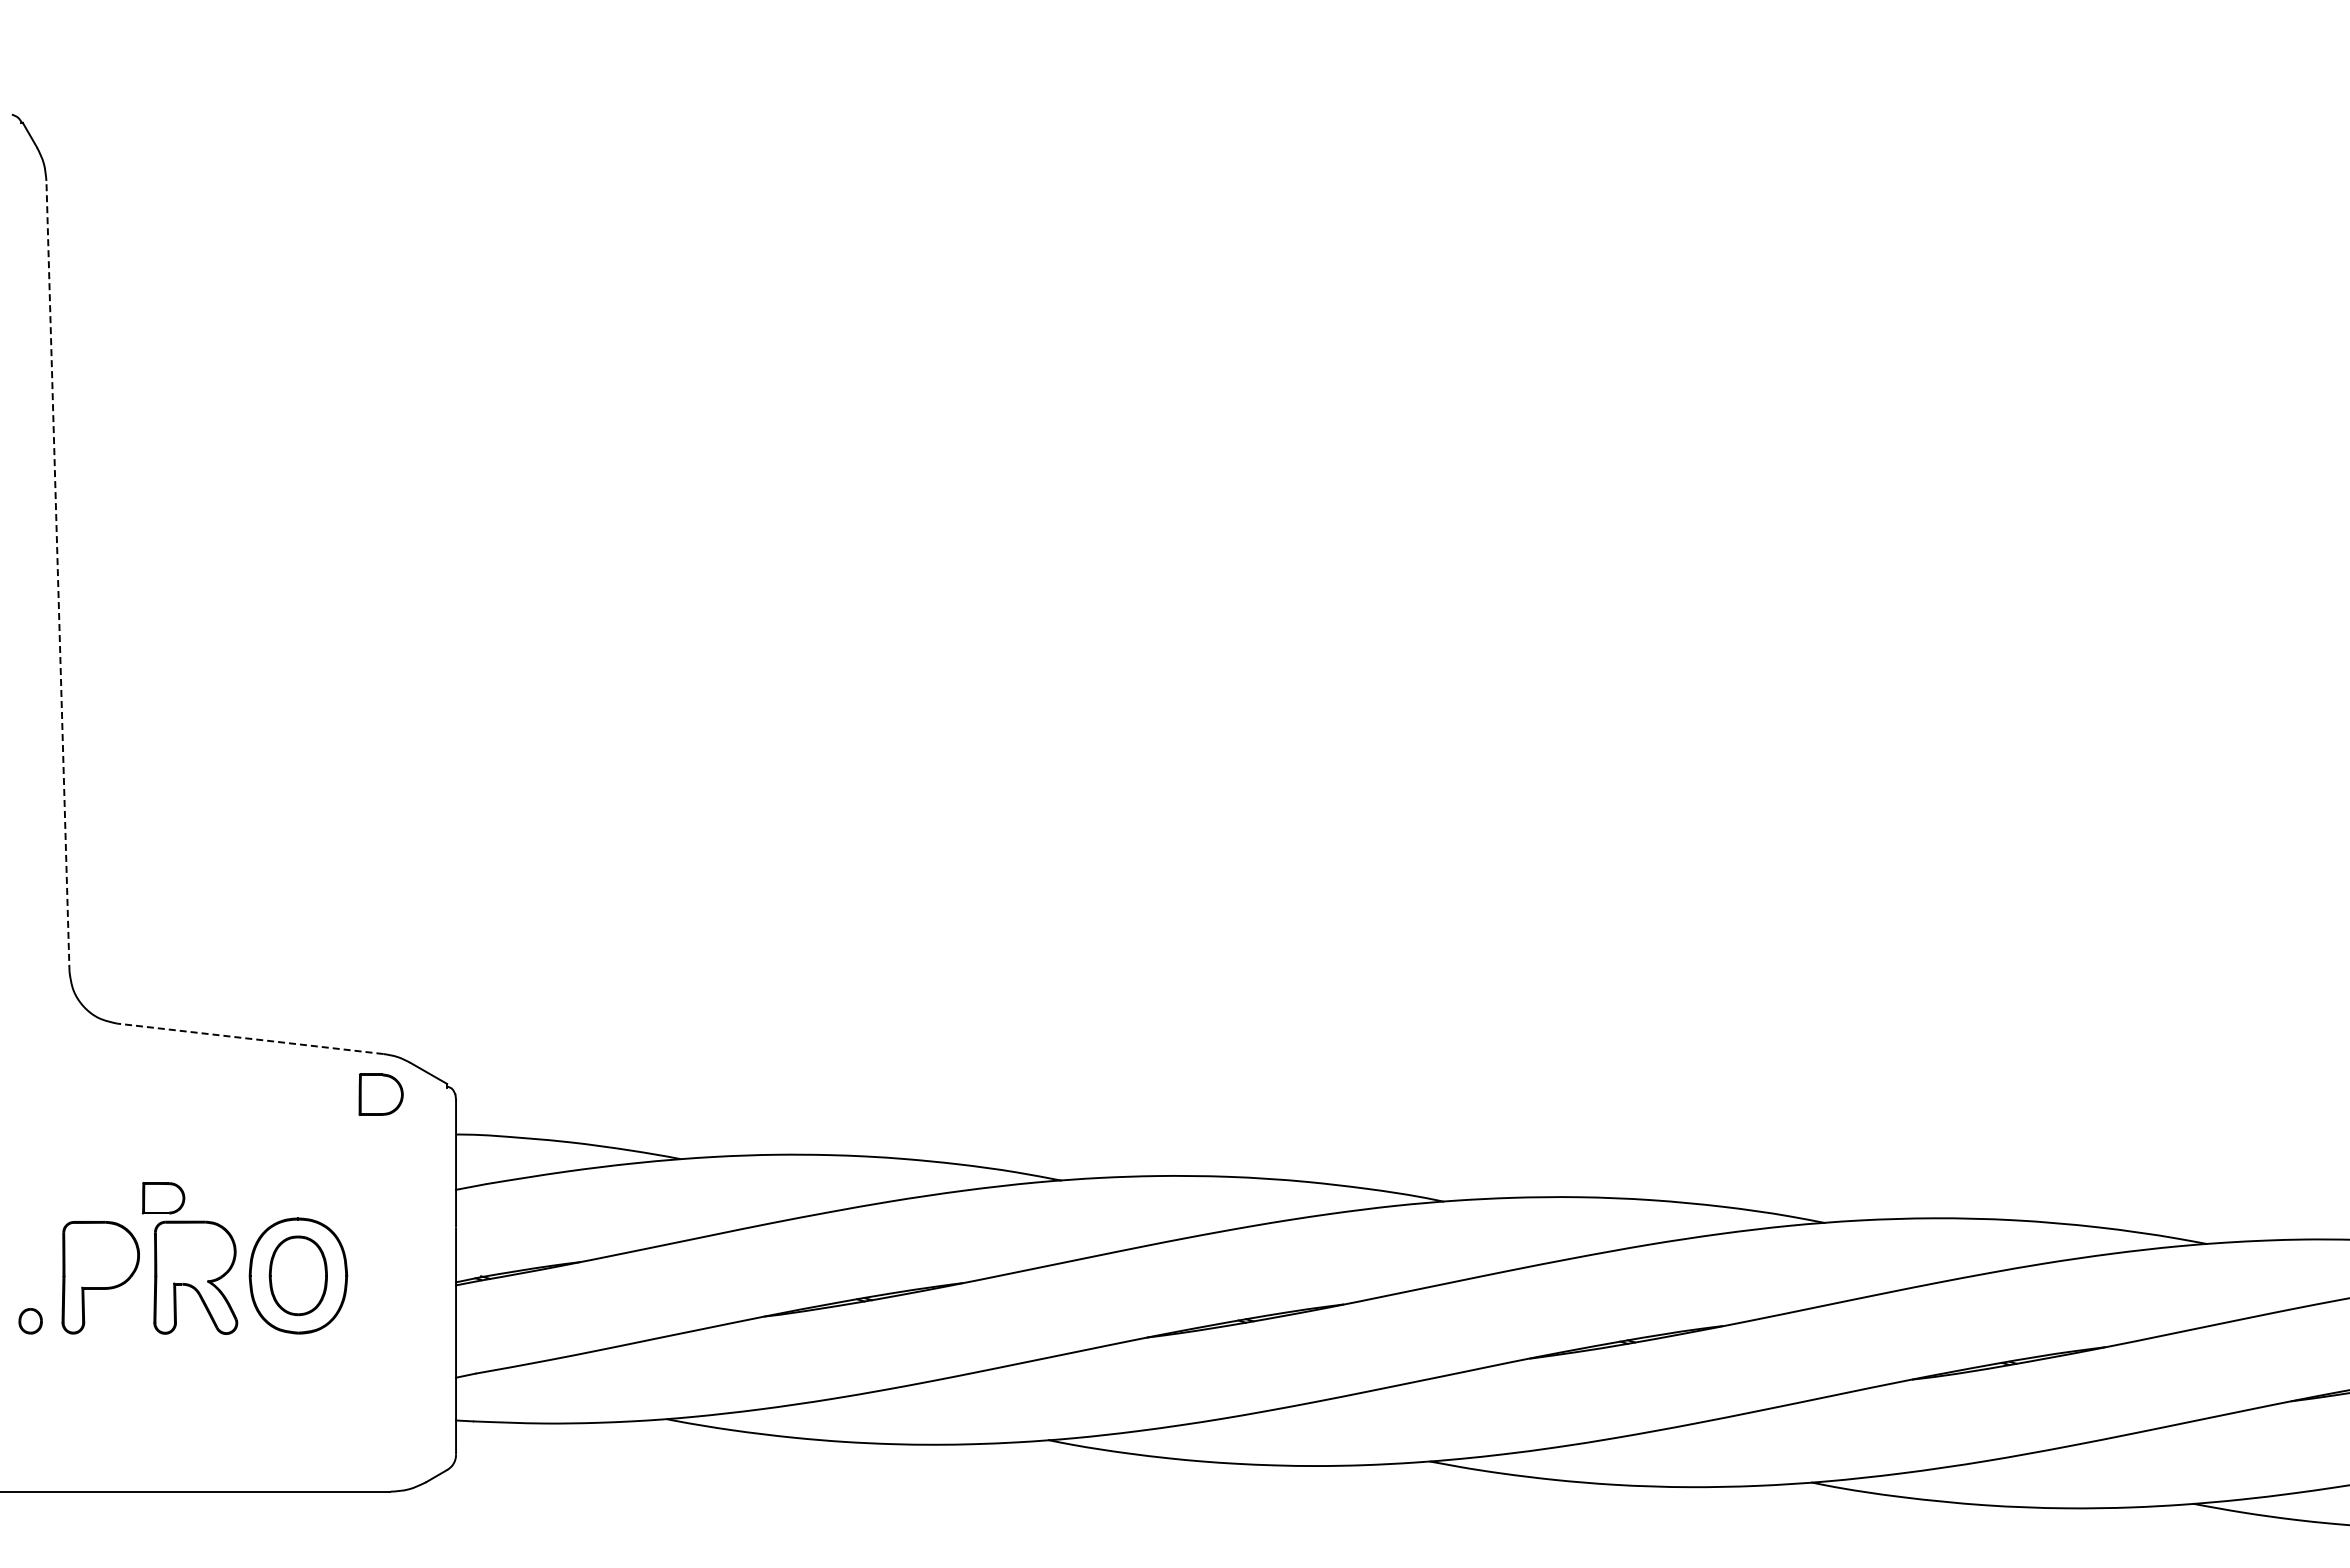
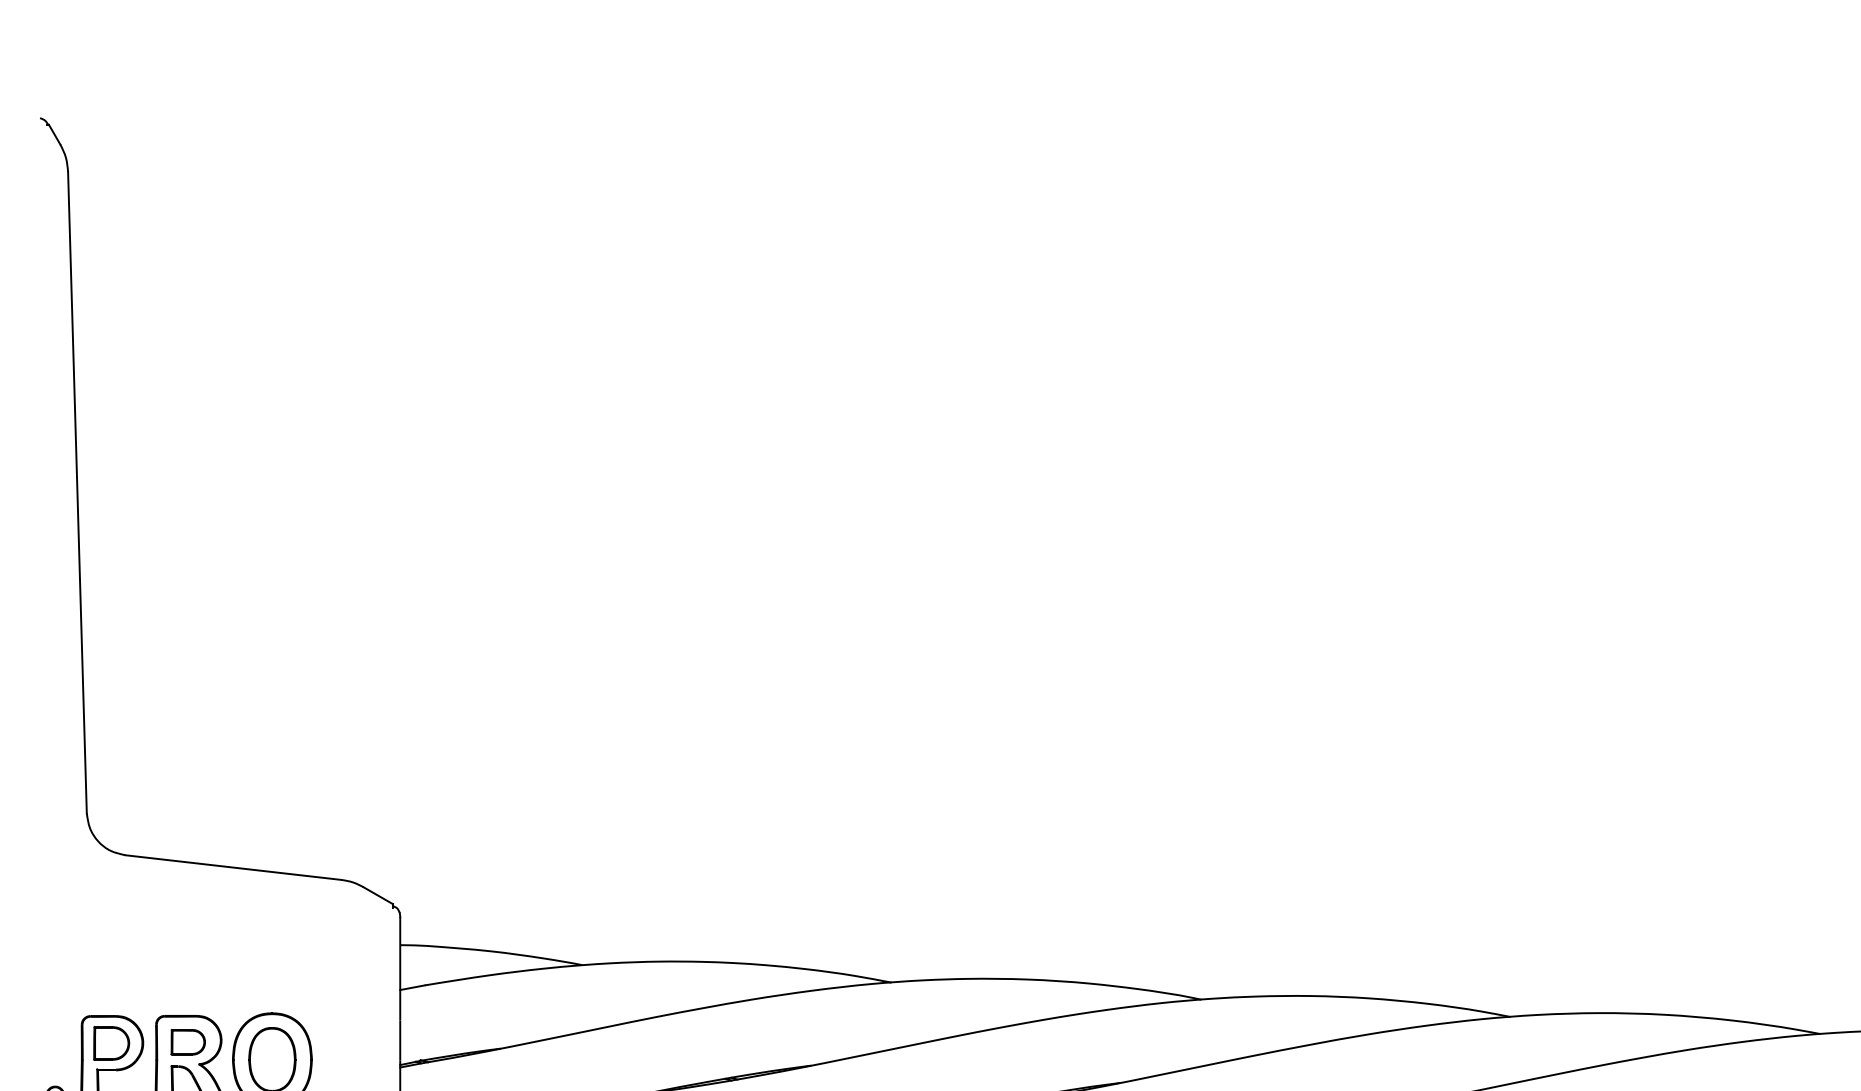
line: (57, 576) -> (77, 492), dashed -> solid
line: (250, 1038) -> (233, 867), dashed -> solid
part: (380, 1094) -> (111, 1043), moved
part: (163, 1198) -> (188, 1042), moved

